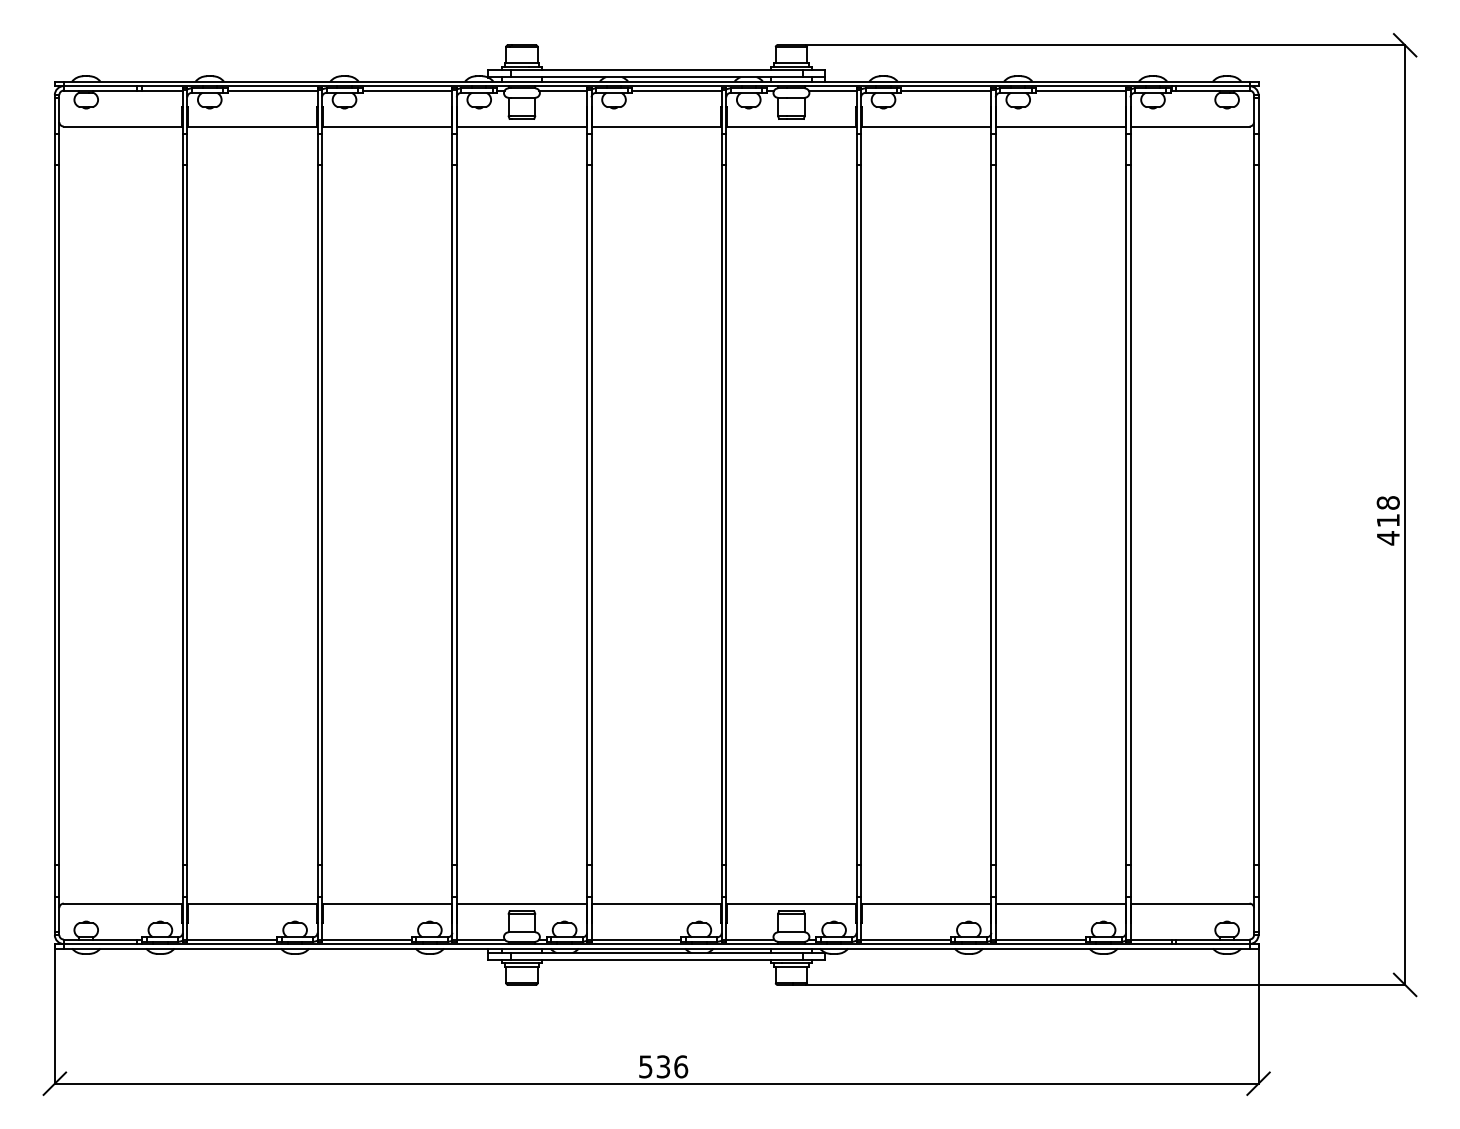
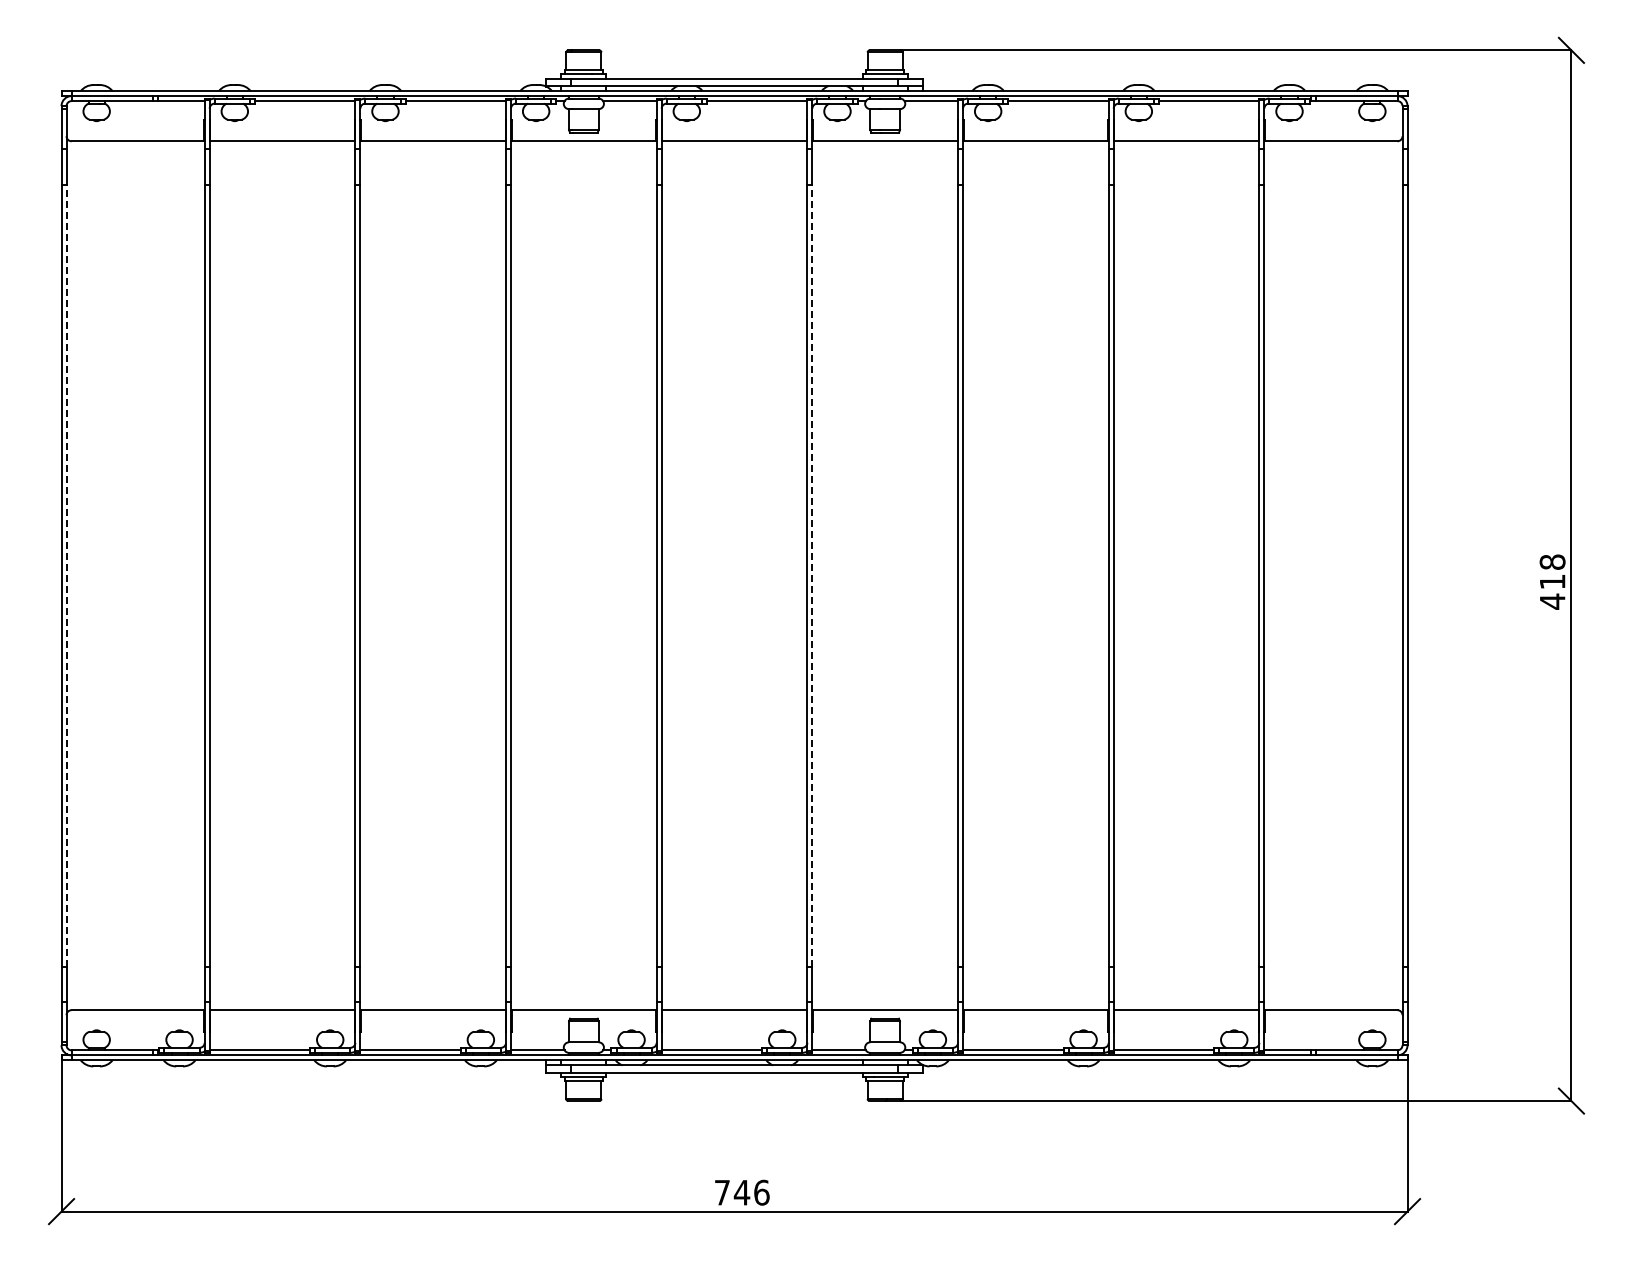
line: (59, 514) -> (66, 575), solid -> dashed
line: (726, 514) -> (812, 575), solid -> dashed
text: (654, 1066) -> (732, 1192), 536 -> 746

